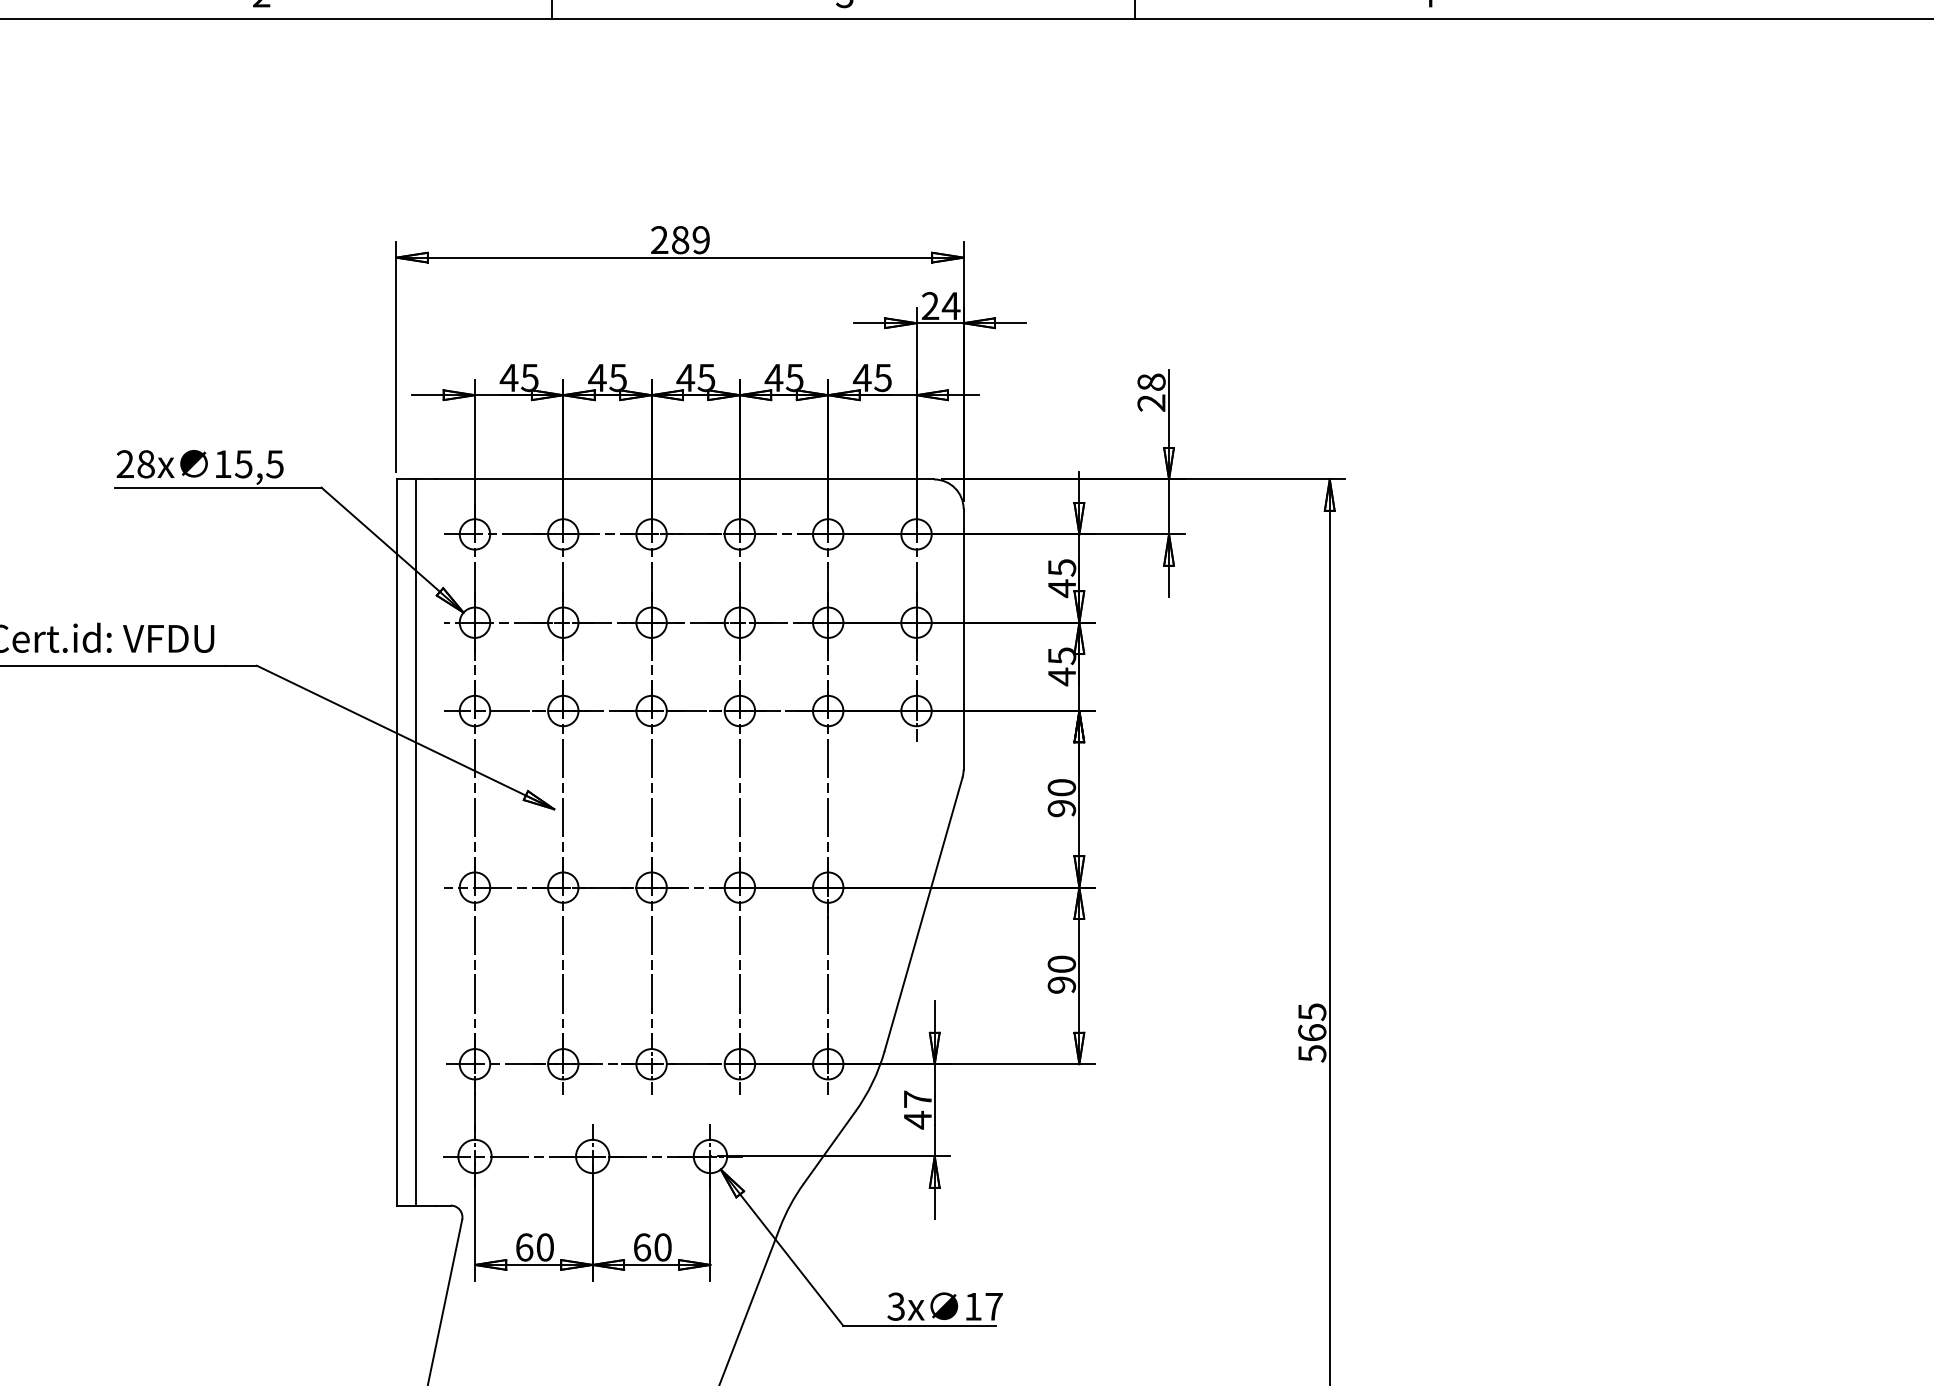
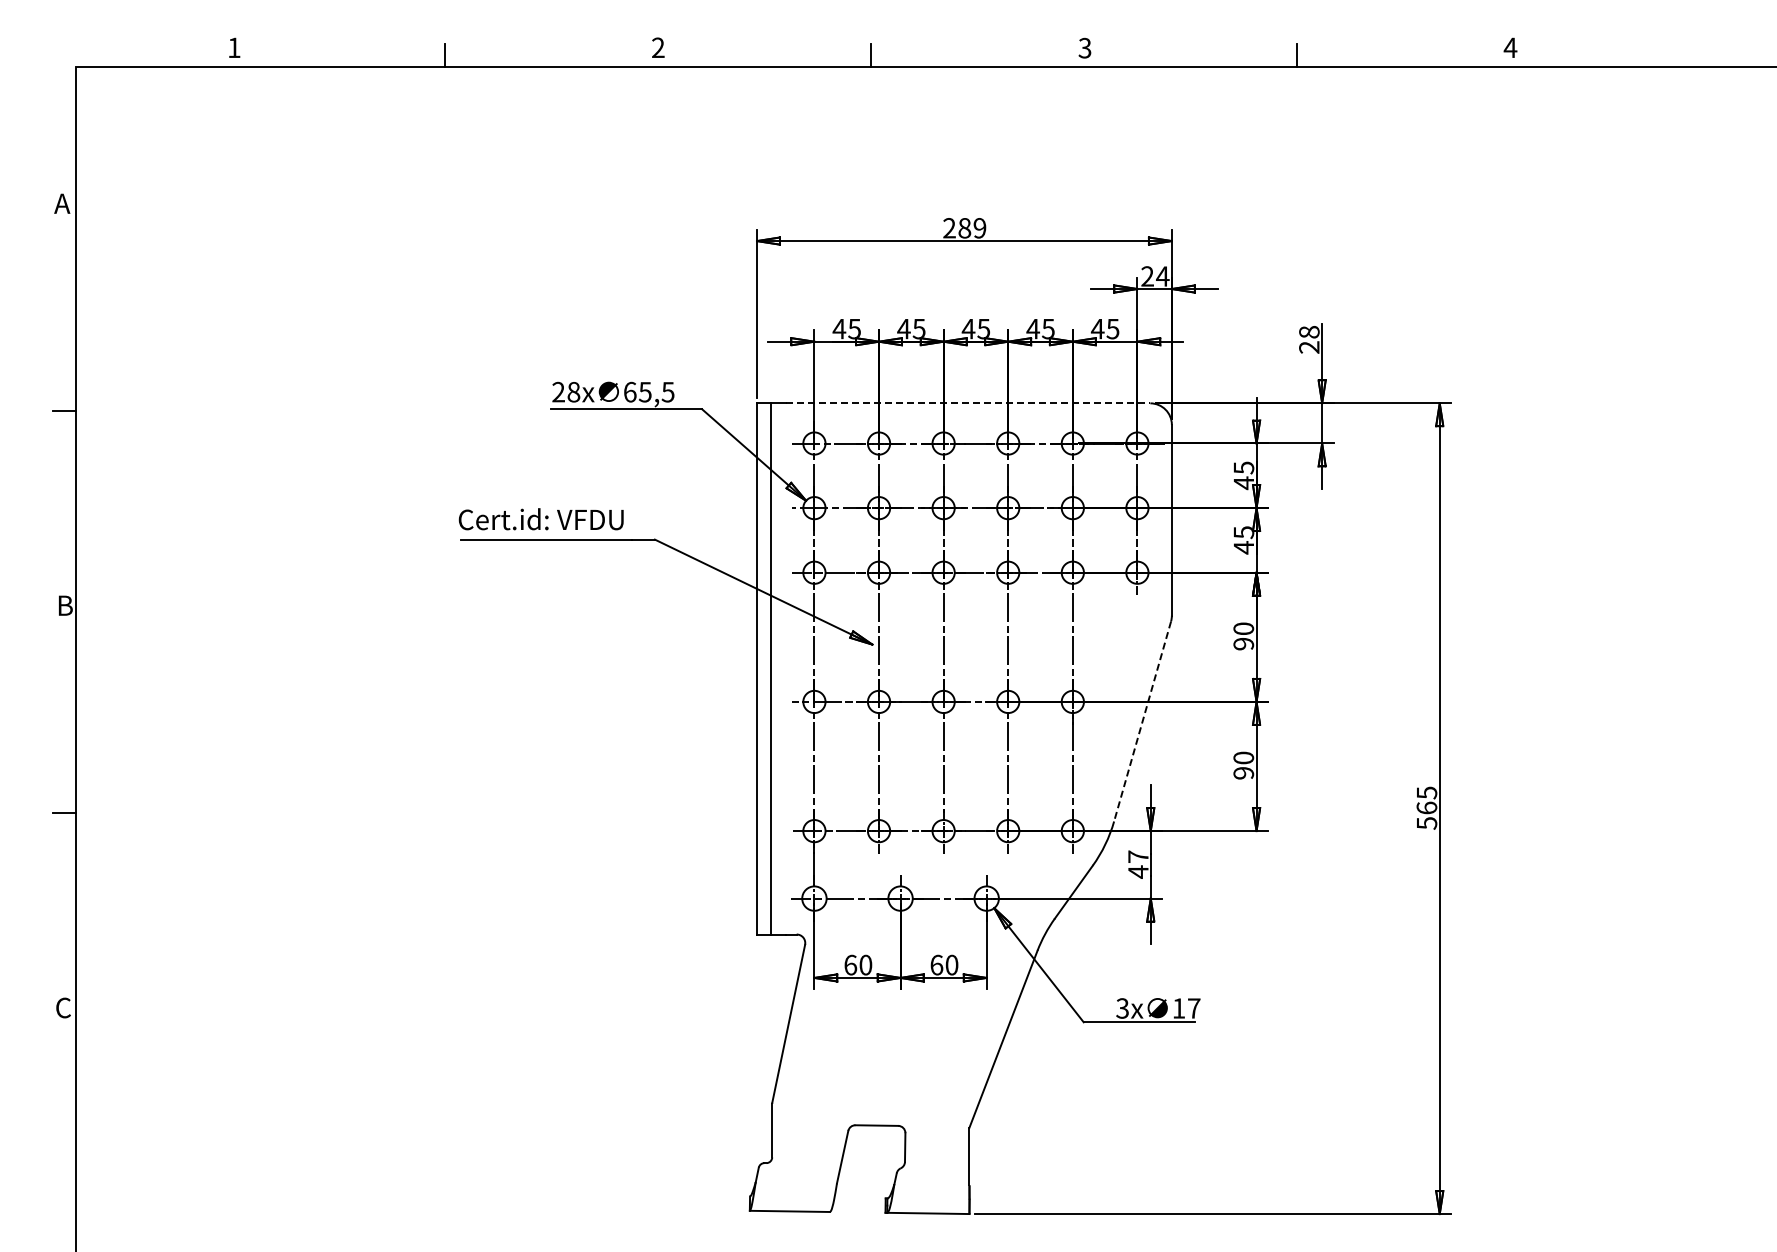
text: (223, 463) -> (630, 391), 15,5 -> 65,5
line: (685, 479) -> (968, 403), solid -> dashed
line: (923, 914) -> (1142, 721), solid -> dashed

